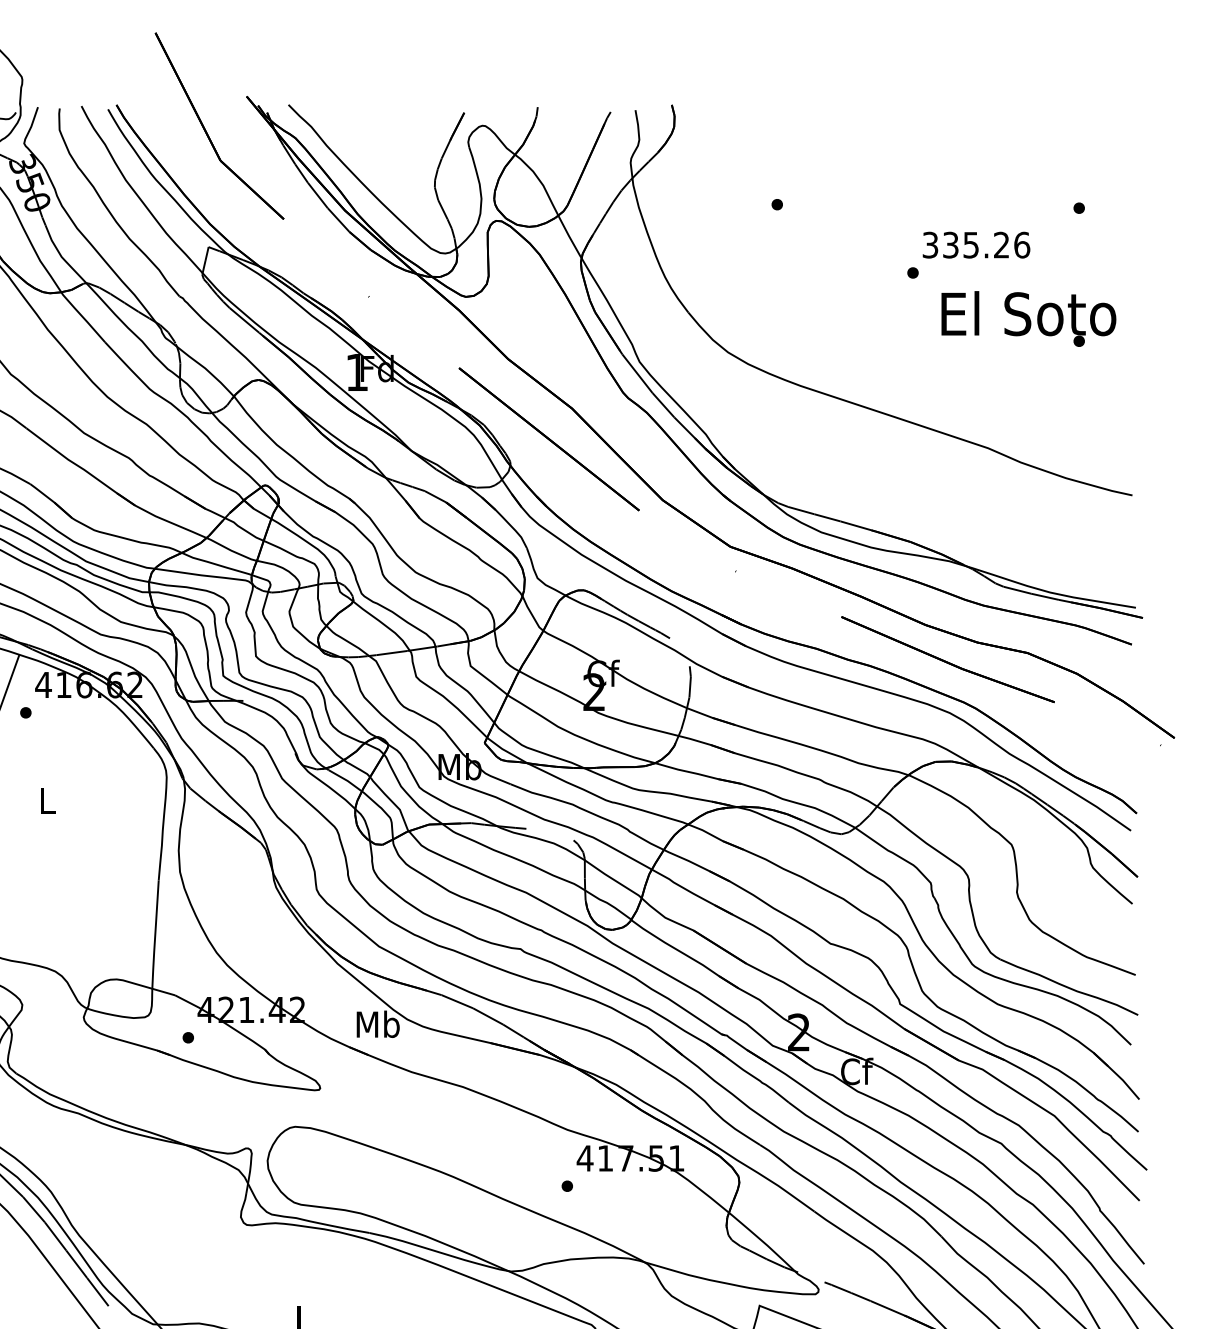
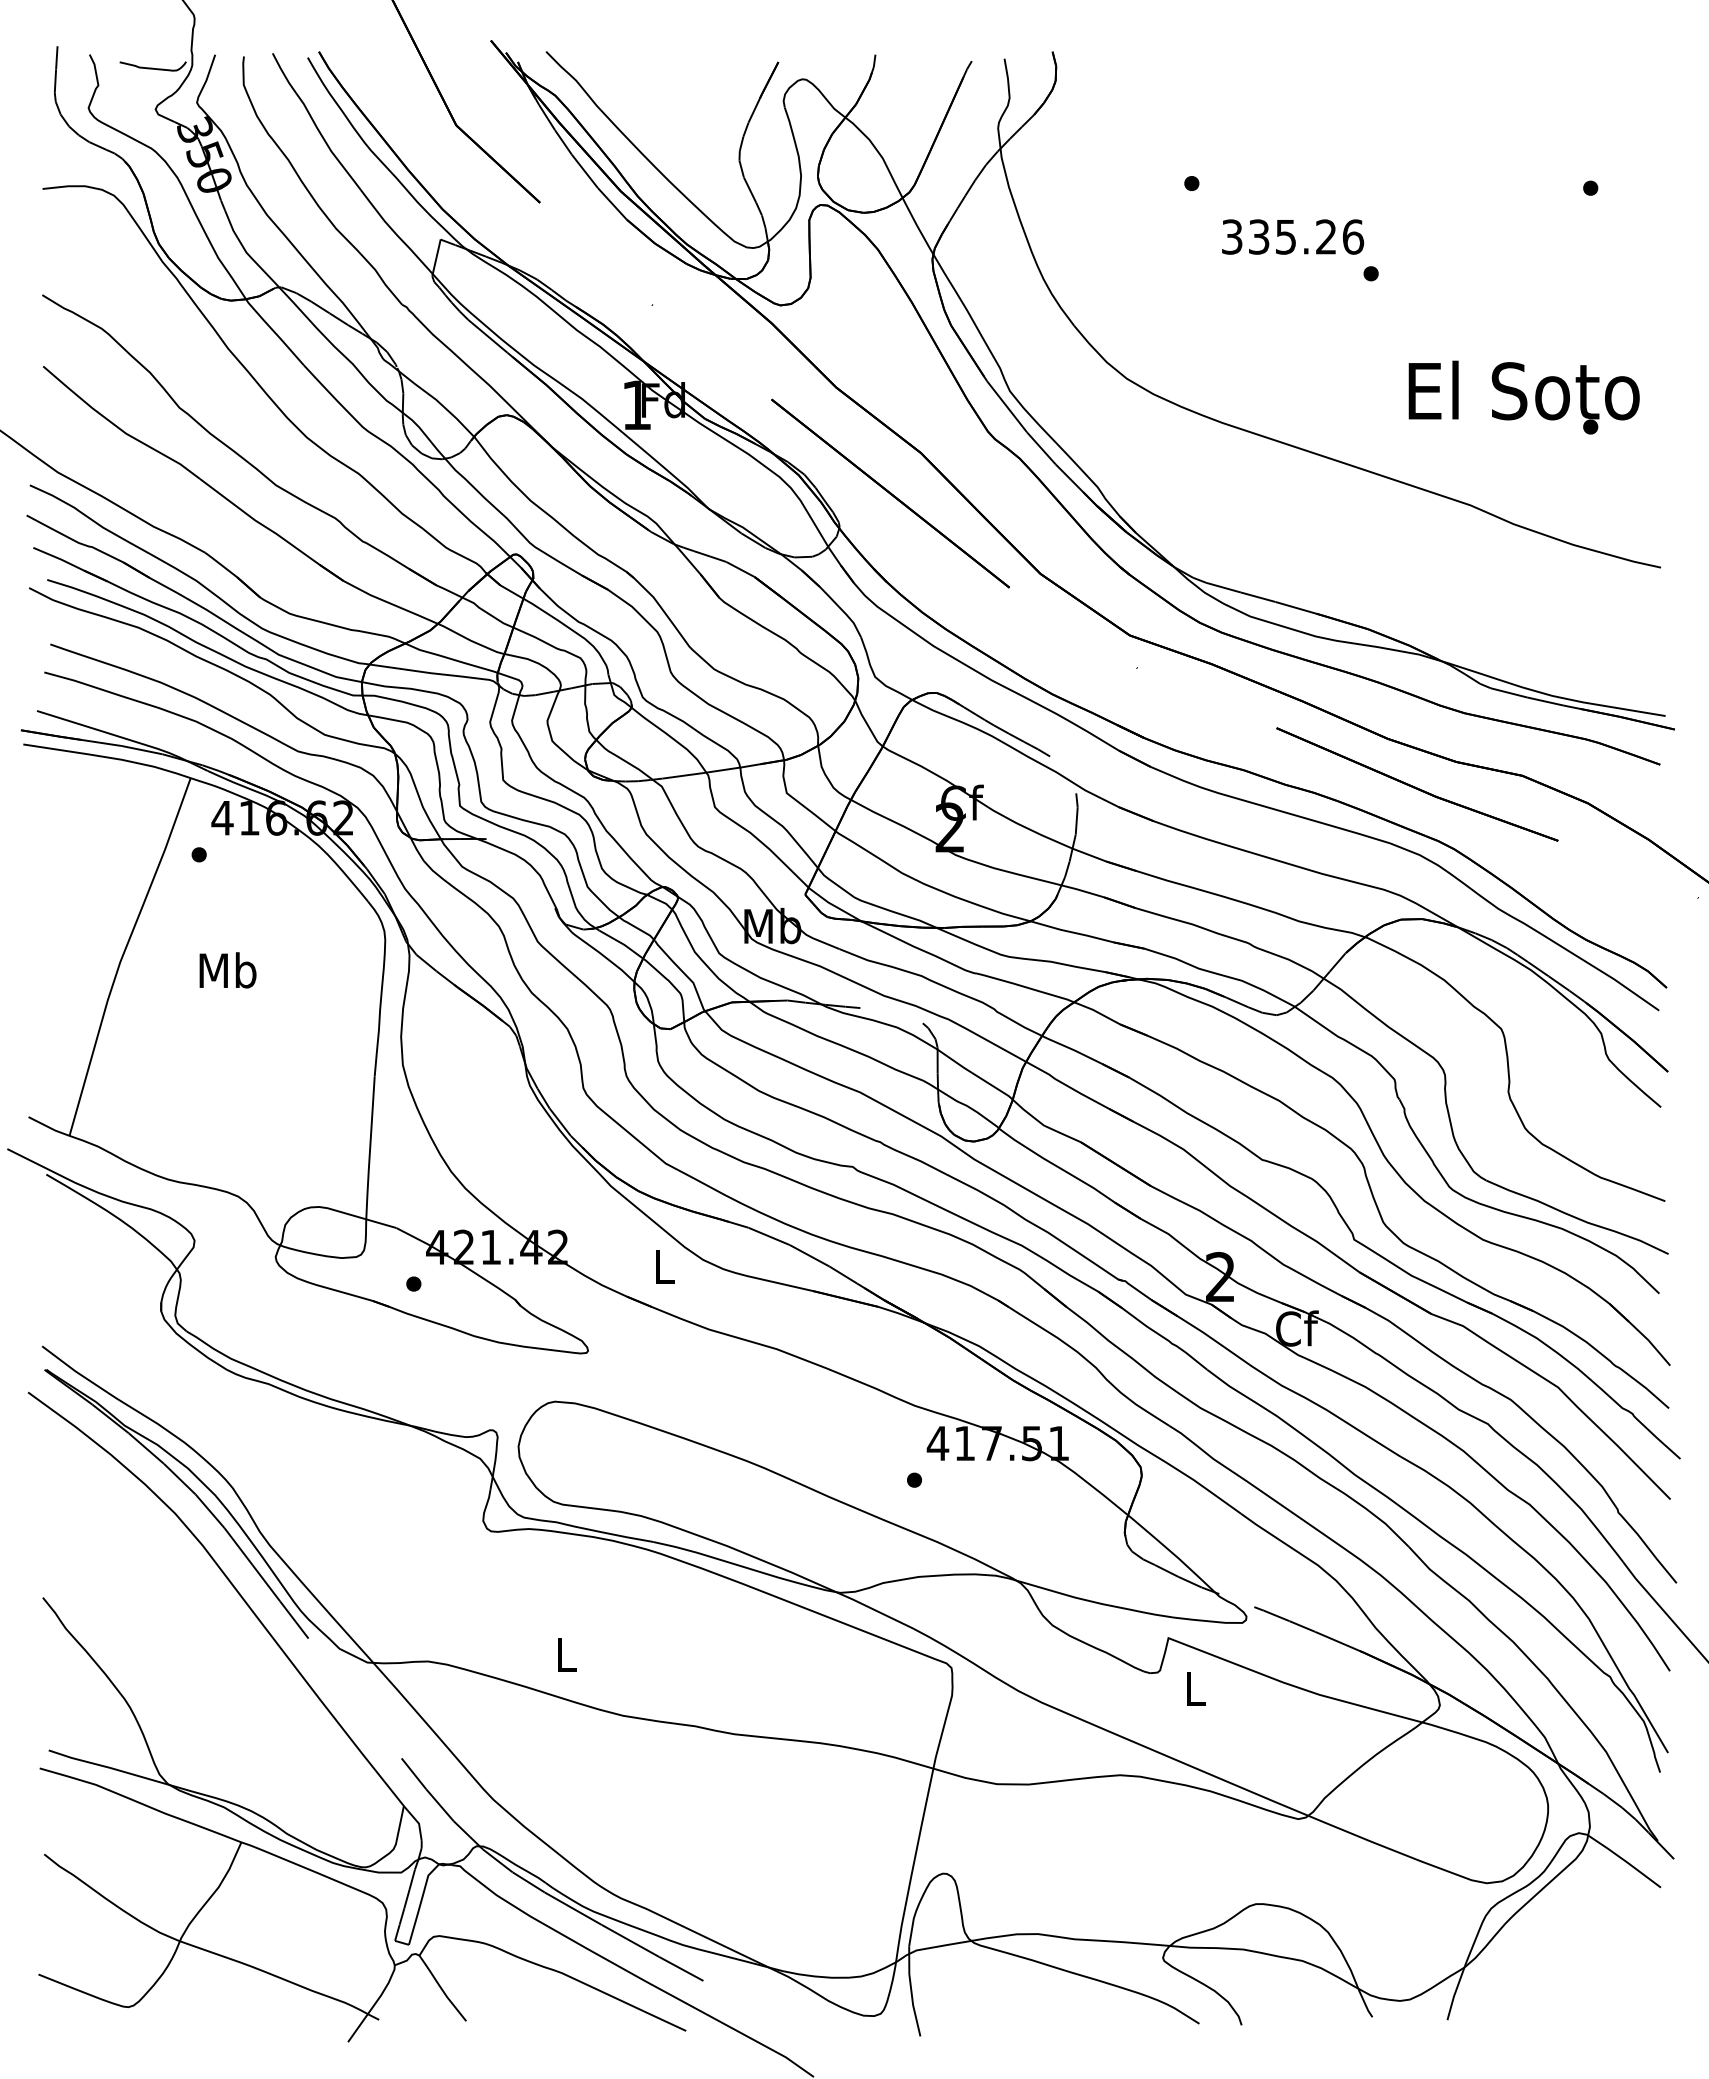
text: (976, 244) -> (1293, 236), moved
text: (1028, 318) -> (1523, 397), moved
text: (47, 800) -> (227, 970), L -> Mb
text: (378, 1024) -> (664, 1266), Mb -> L

